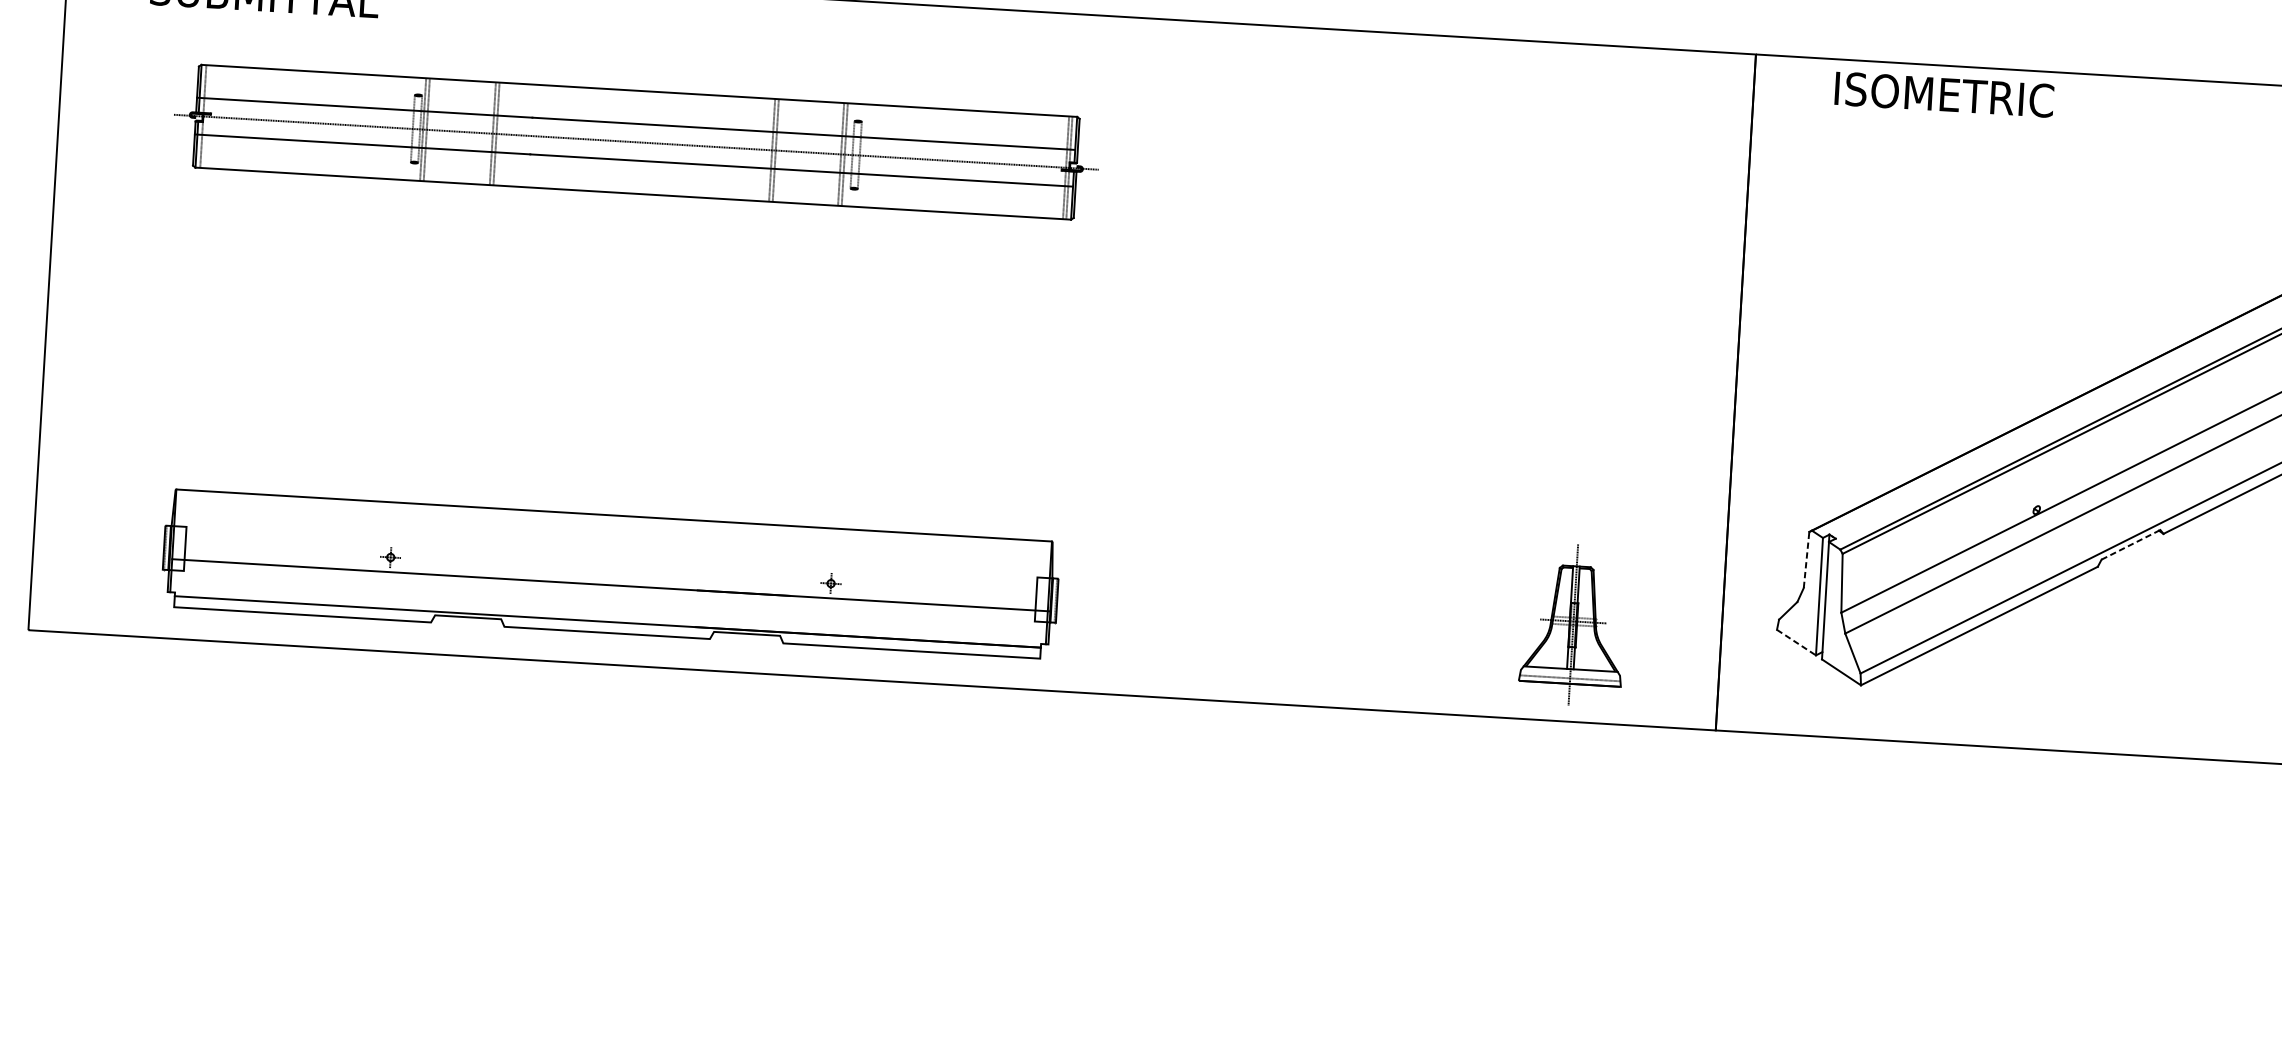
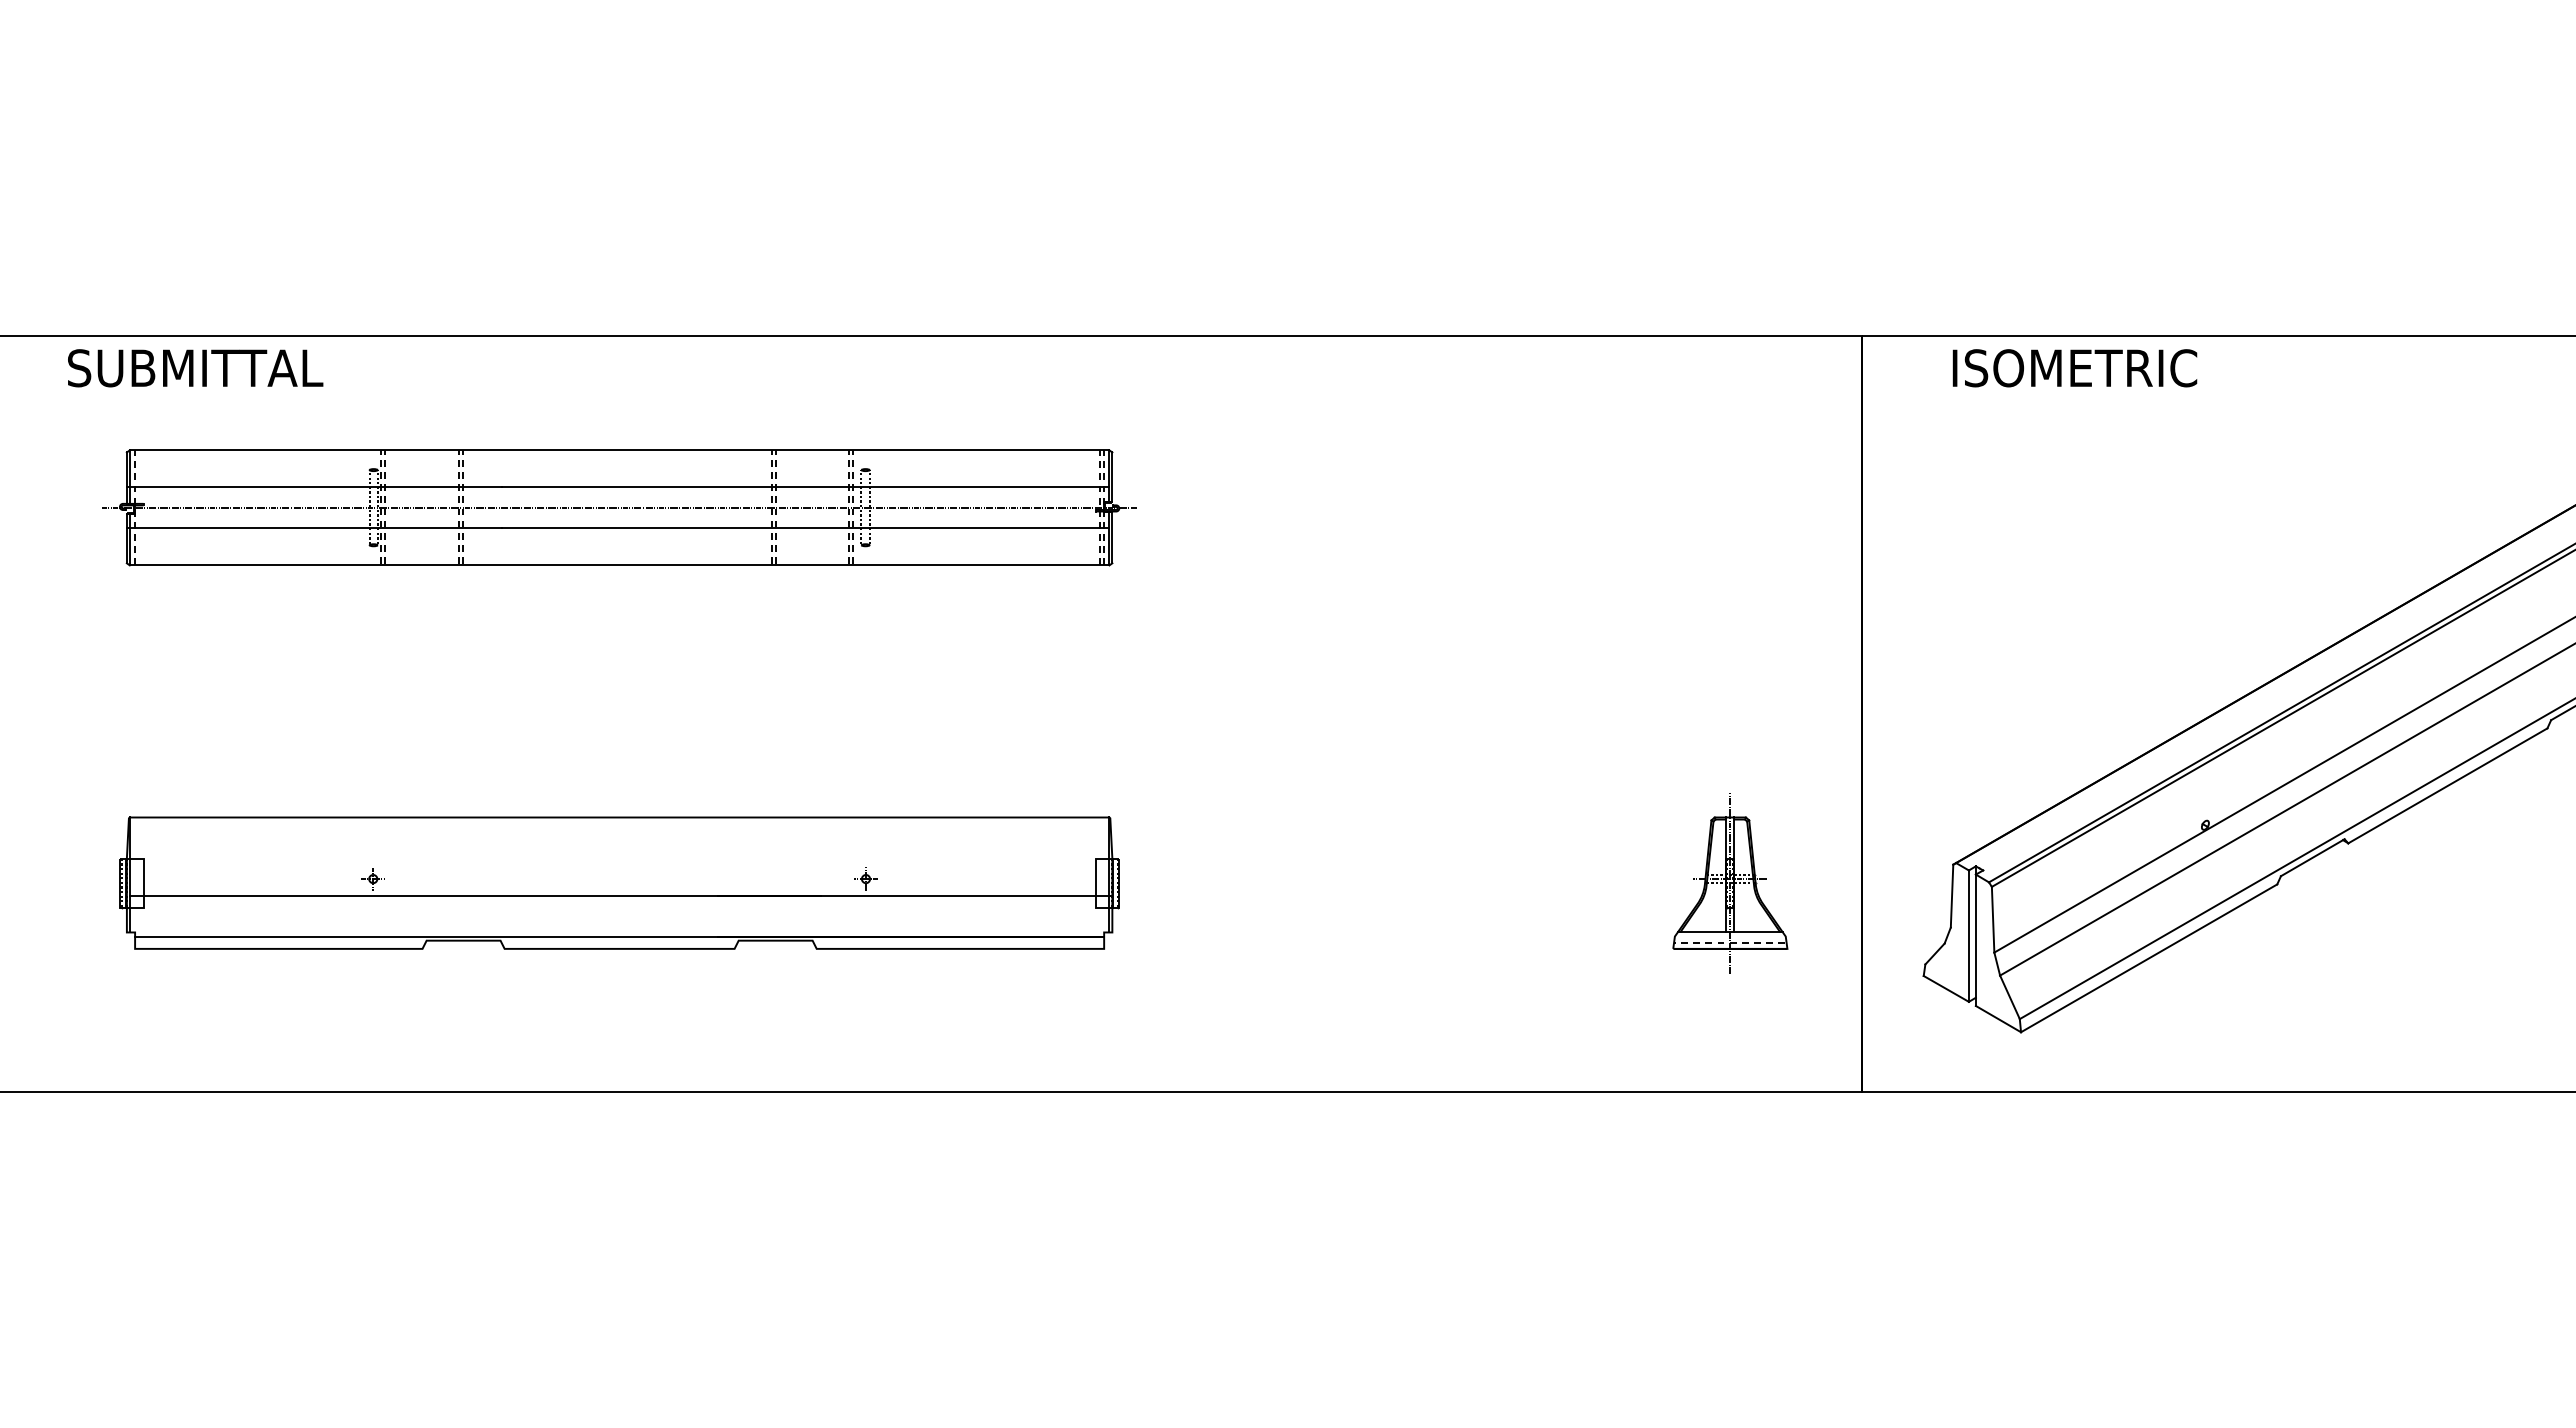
line: (2130, 544) -> (2312, 857), dashed -> solid
line: (1806, 559) -> (1952, 895), dashed -> solid
part: (610, 573) -> (619, 882), moved
part: (1573, 625) -> (1730, 883), moved
line: (1796, 643) -> (1946, 989), dashed -> solid

